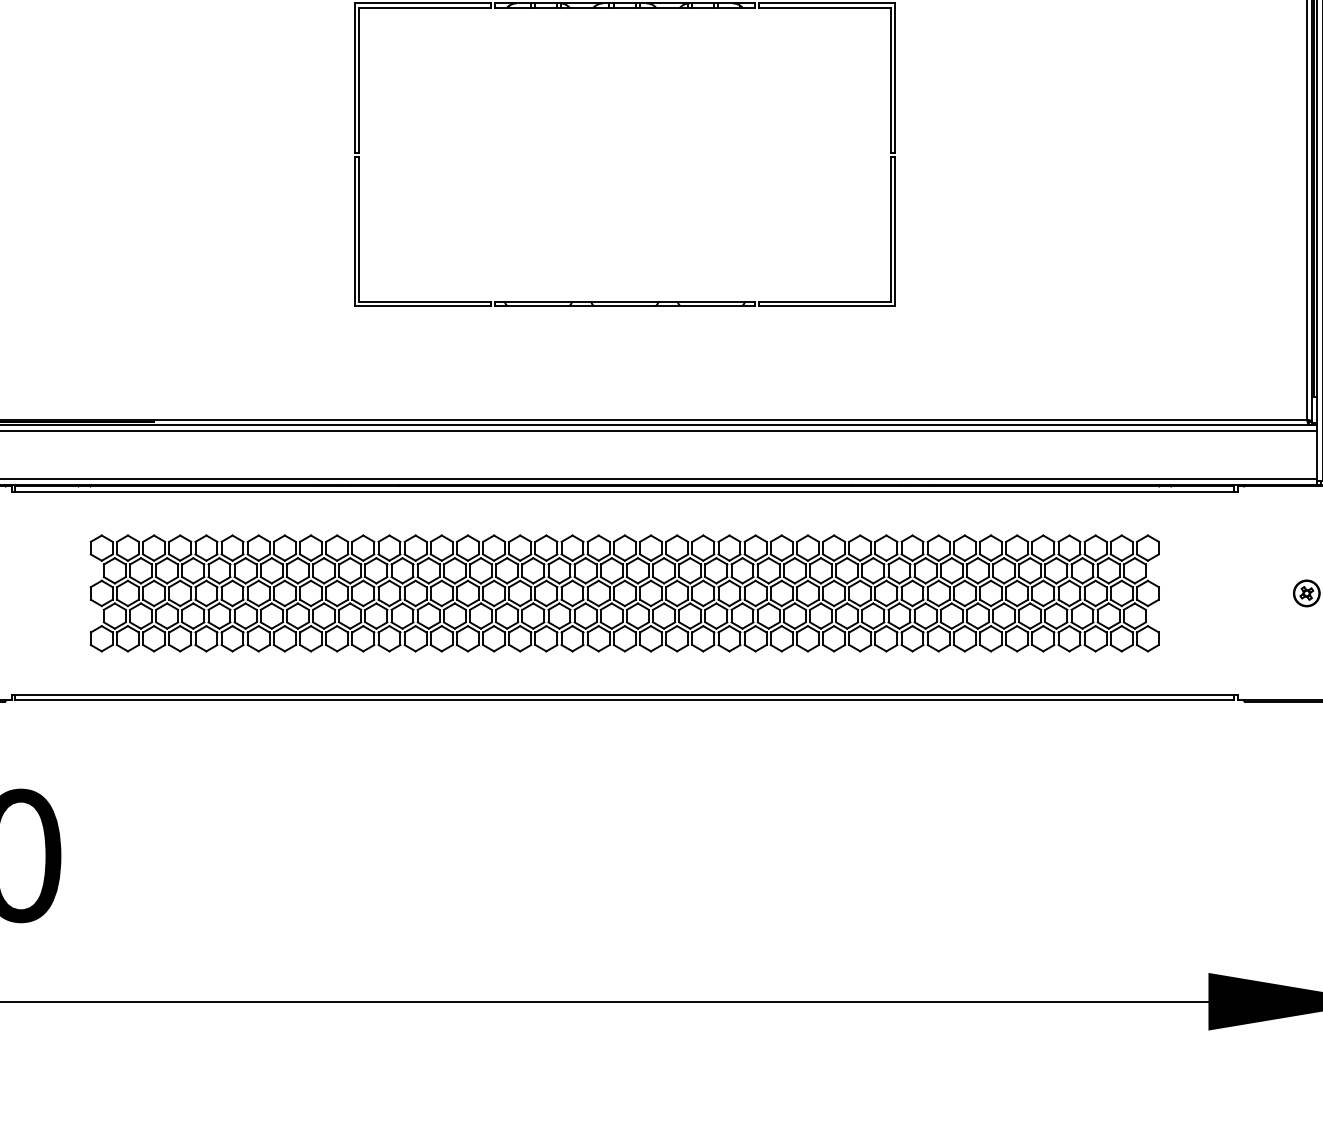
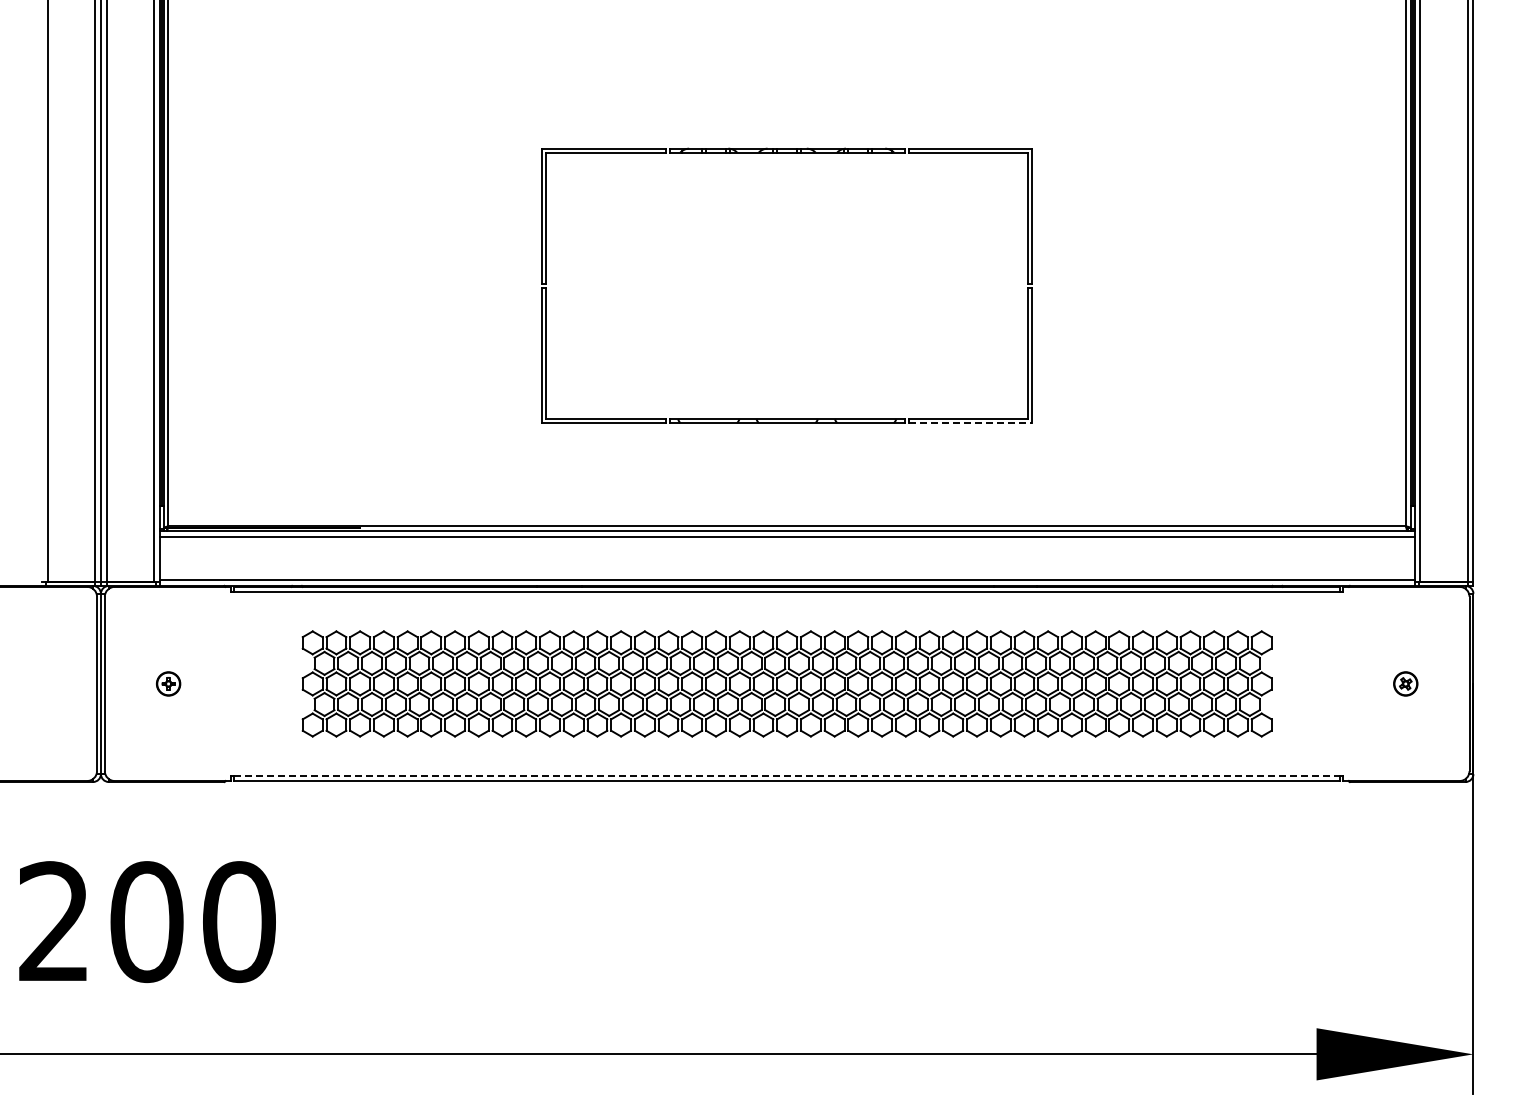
line: (826, 306) -> (970, 423), solid -> dashed
line: (625, 695) -> (787, 776), solid -> dashed

